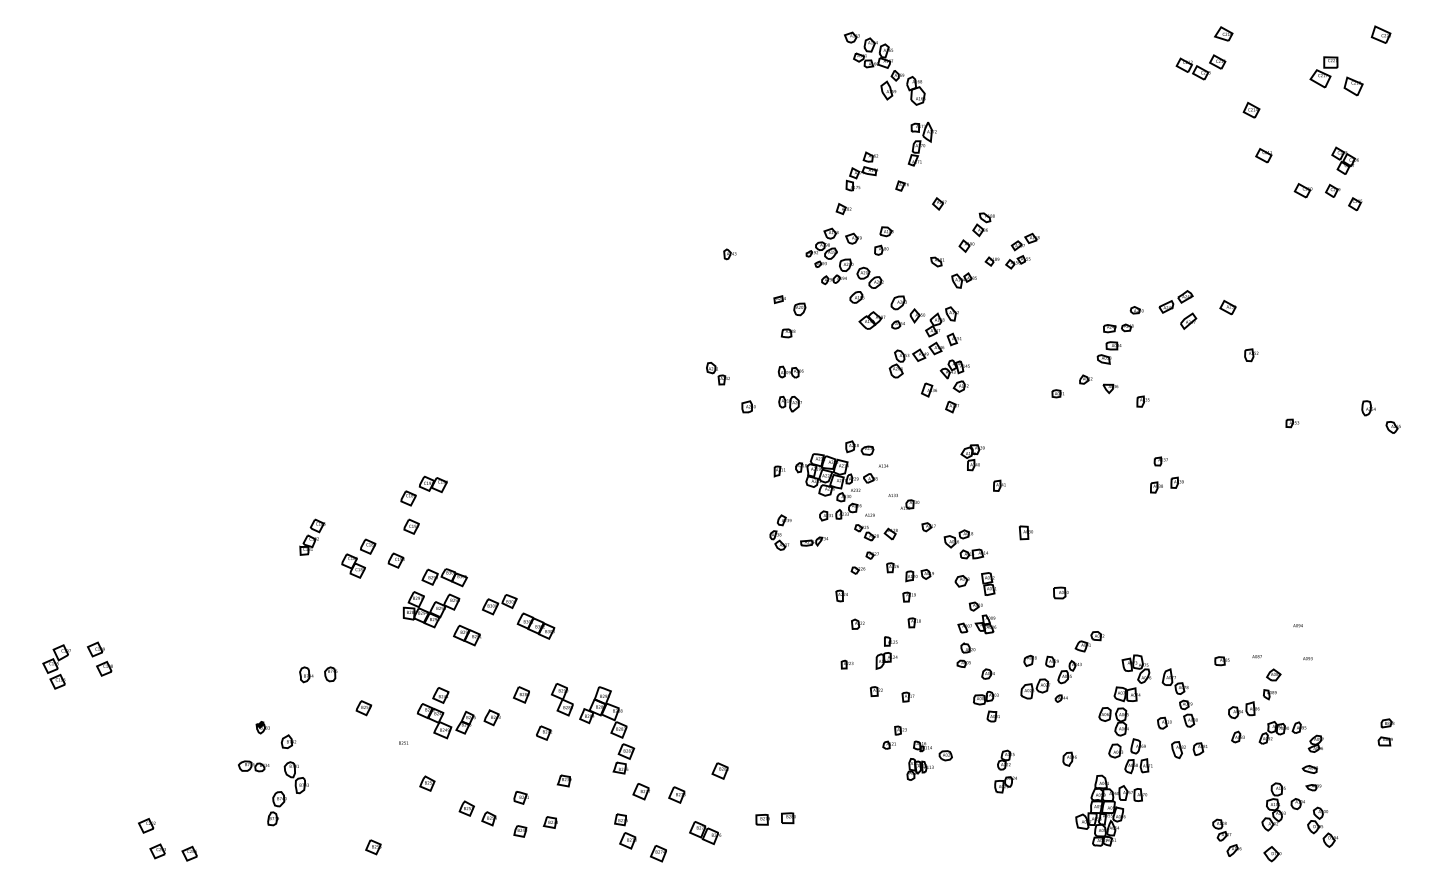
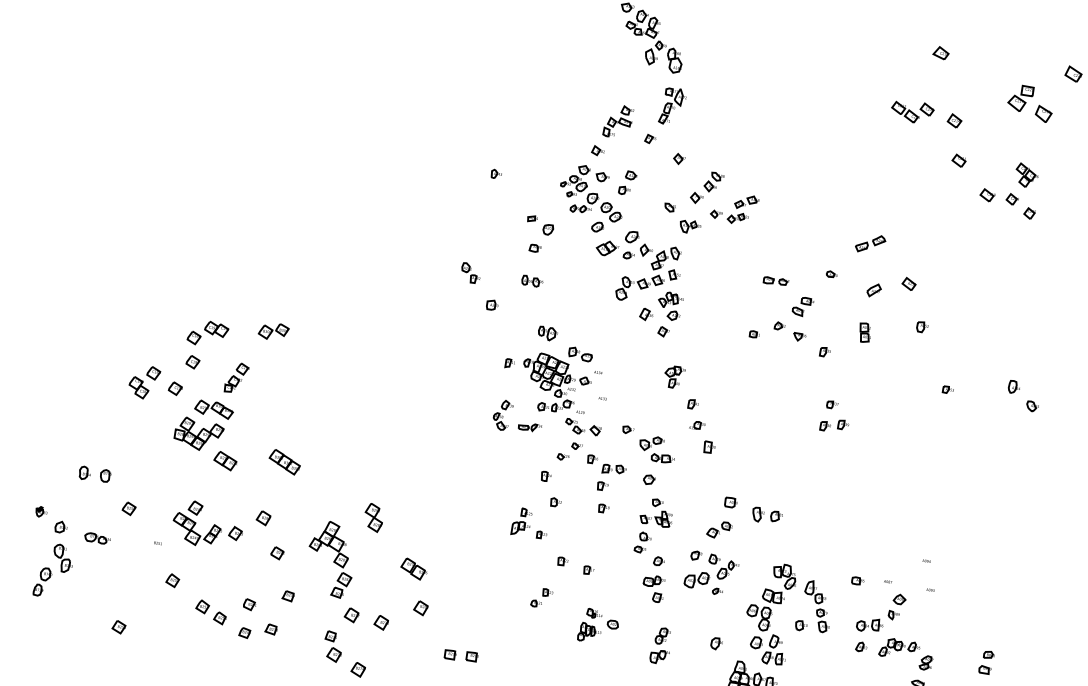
part: (1200, 67) -> (911, 111), moved
part: (1175, 301) -> (870, 243), moved
part: (1118, 328) -> (776, 281), moved
part: (789, 403) -> (547, 333), moved
part: (909, 504) -> (697, 425), moved
part: (312, 536) -> (237, 377), moved
part: (988, 583) -> (864, 332), moved
part: (499, 604) -> (273, 331), moved
part: (1089, 641) -> (719, 529), moved
part: (886, 652) -> (521, 521), moved
part: (561, 699) -> (373, 517), moved
part: (894, 737) -> (541, 597), moved
part: (1189, 750) -> (767, 516), moved
part: (253, 766) -> (97, 538), moved
part: (705, 833) -> (414, 569), moved

